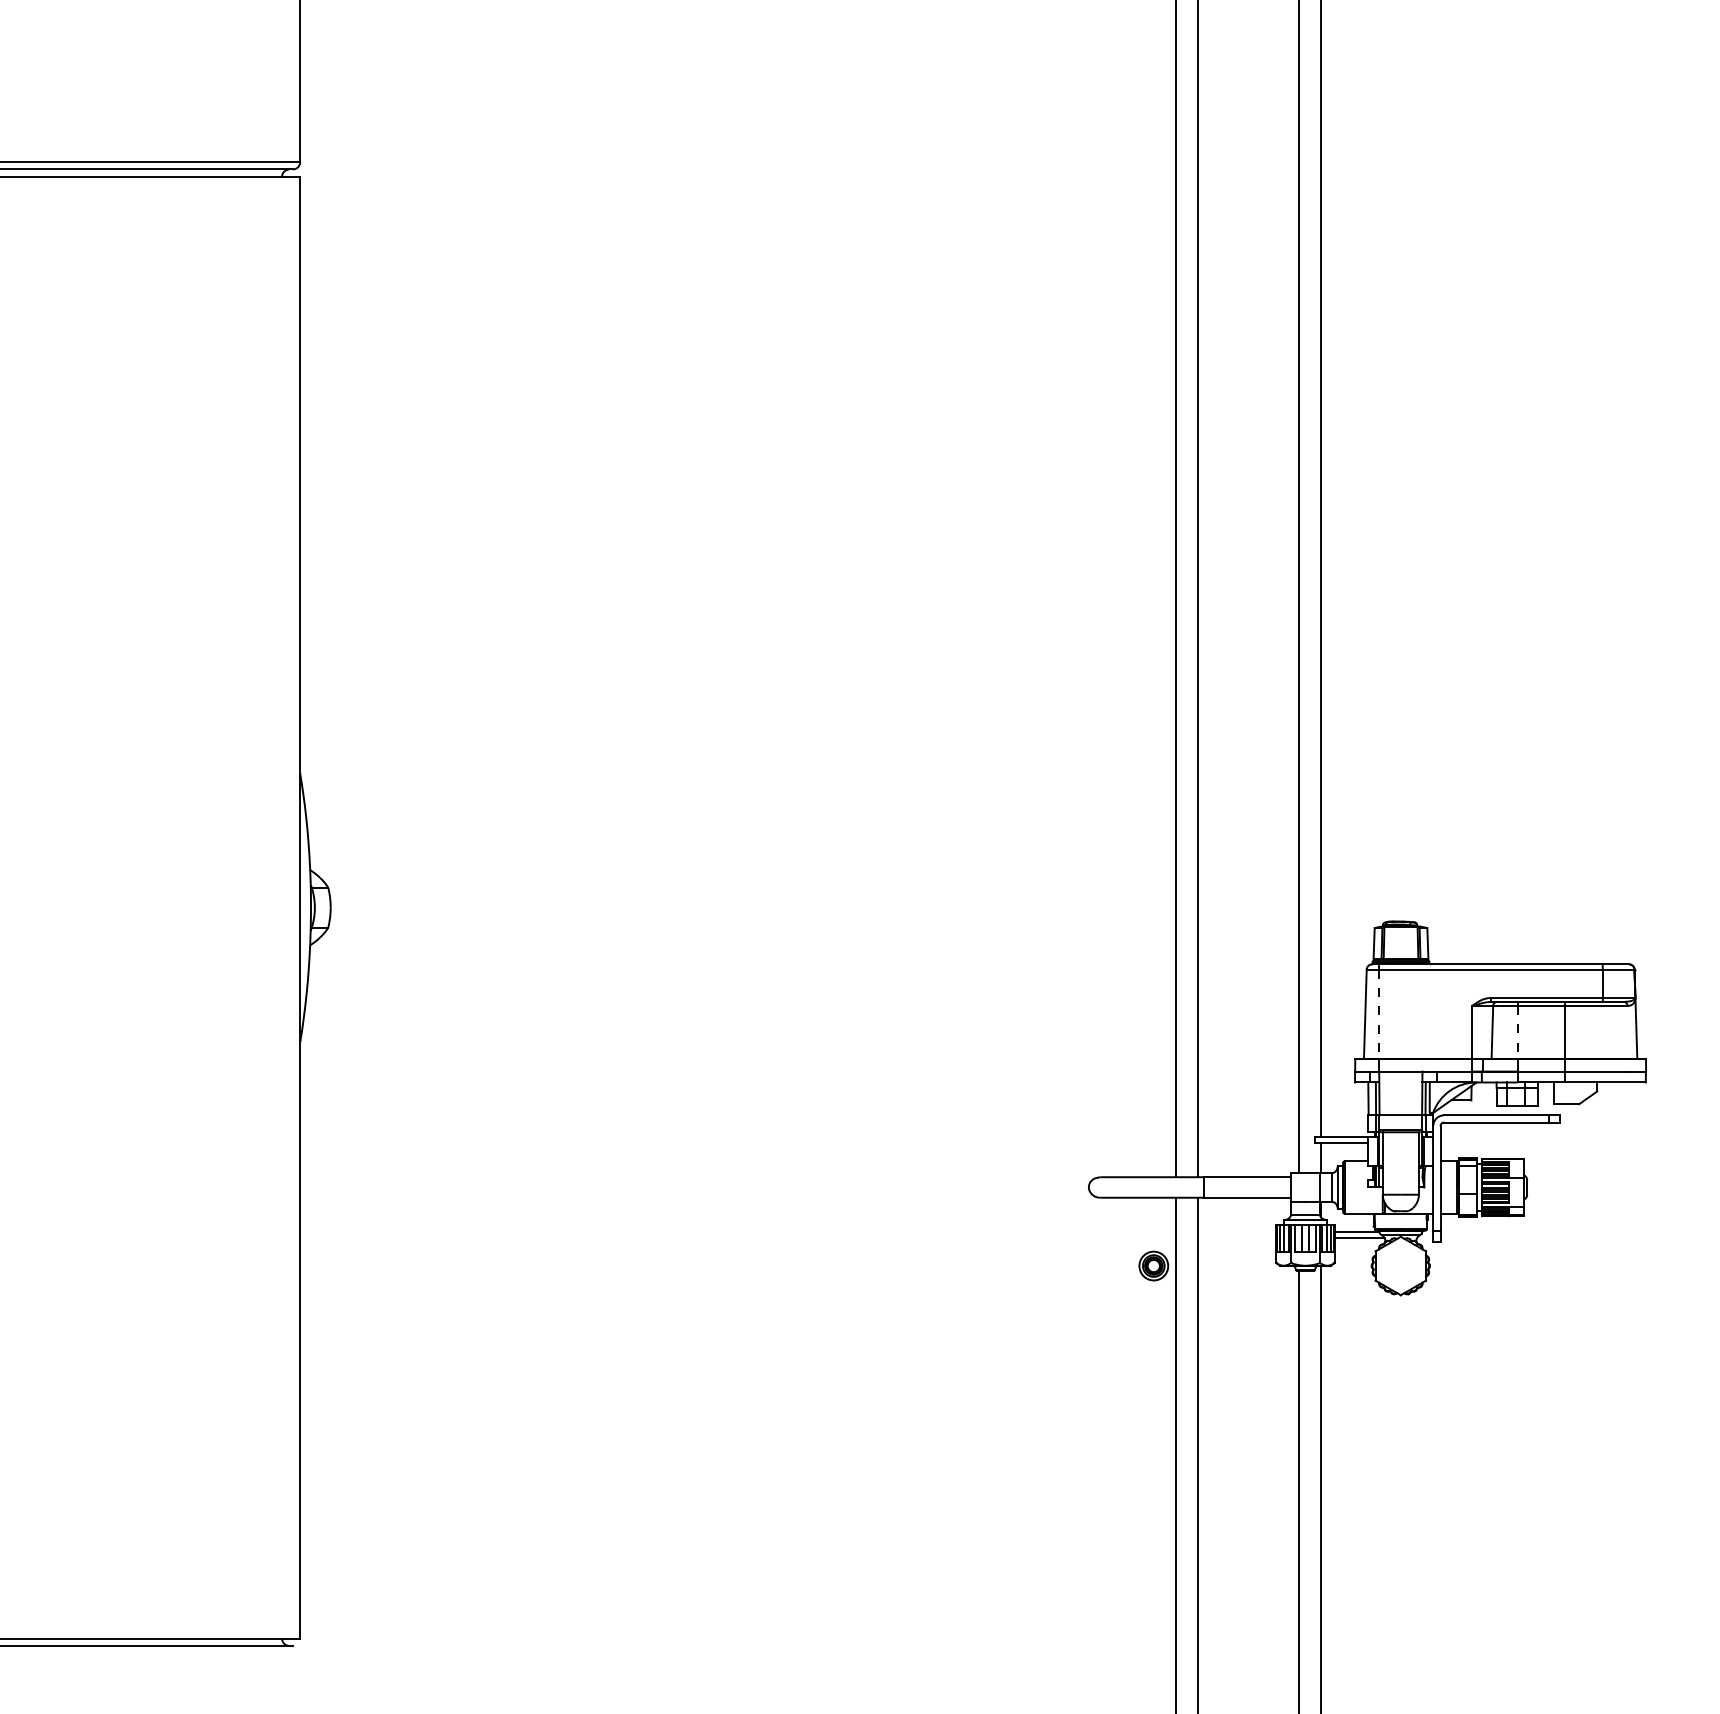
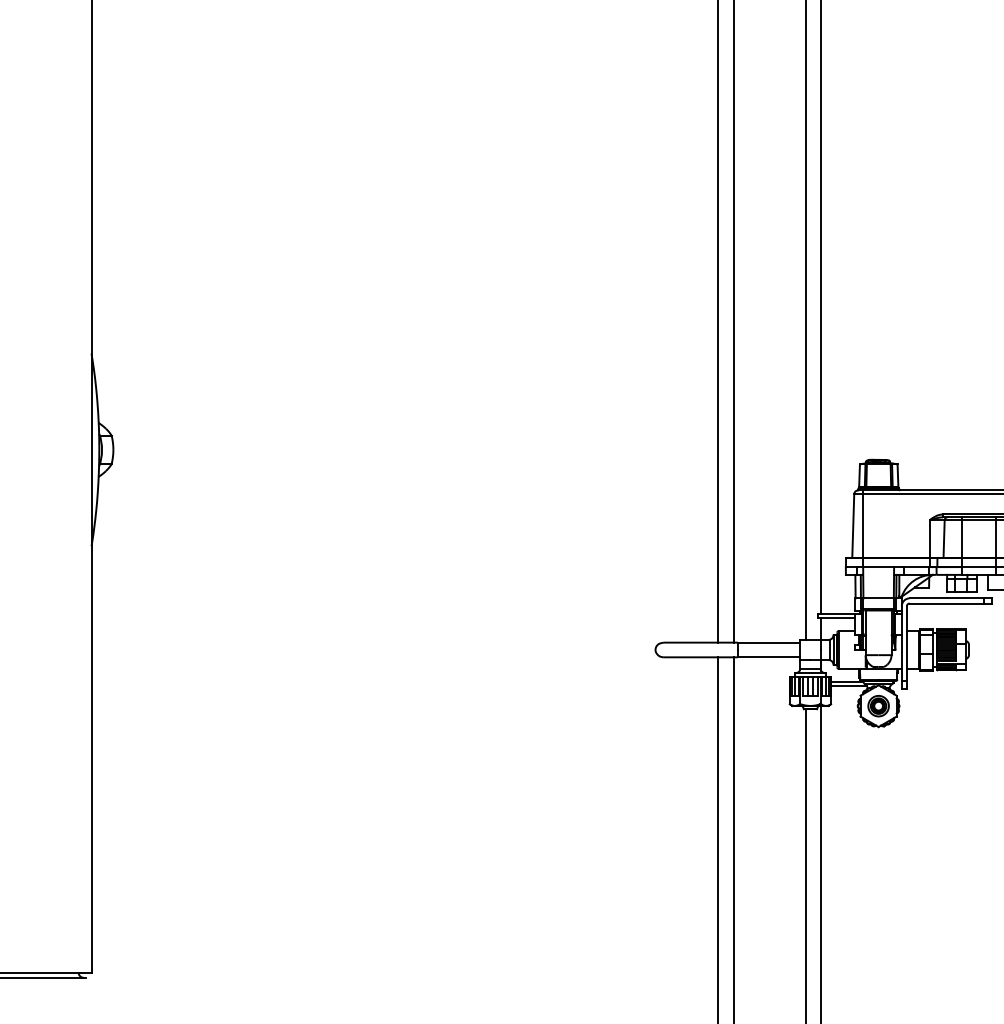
line: (1378, 1014) -> (862, 526), dashed -> solid
line: (1517, 1032) -> (962, 539), dashed -> solid
part: (1153, 1265) -> (878, 705), moved

